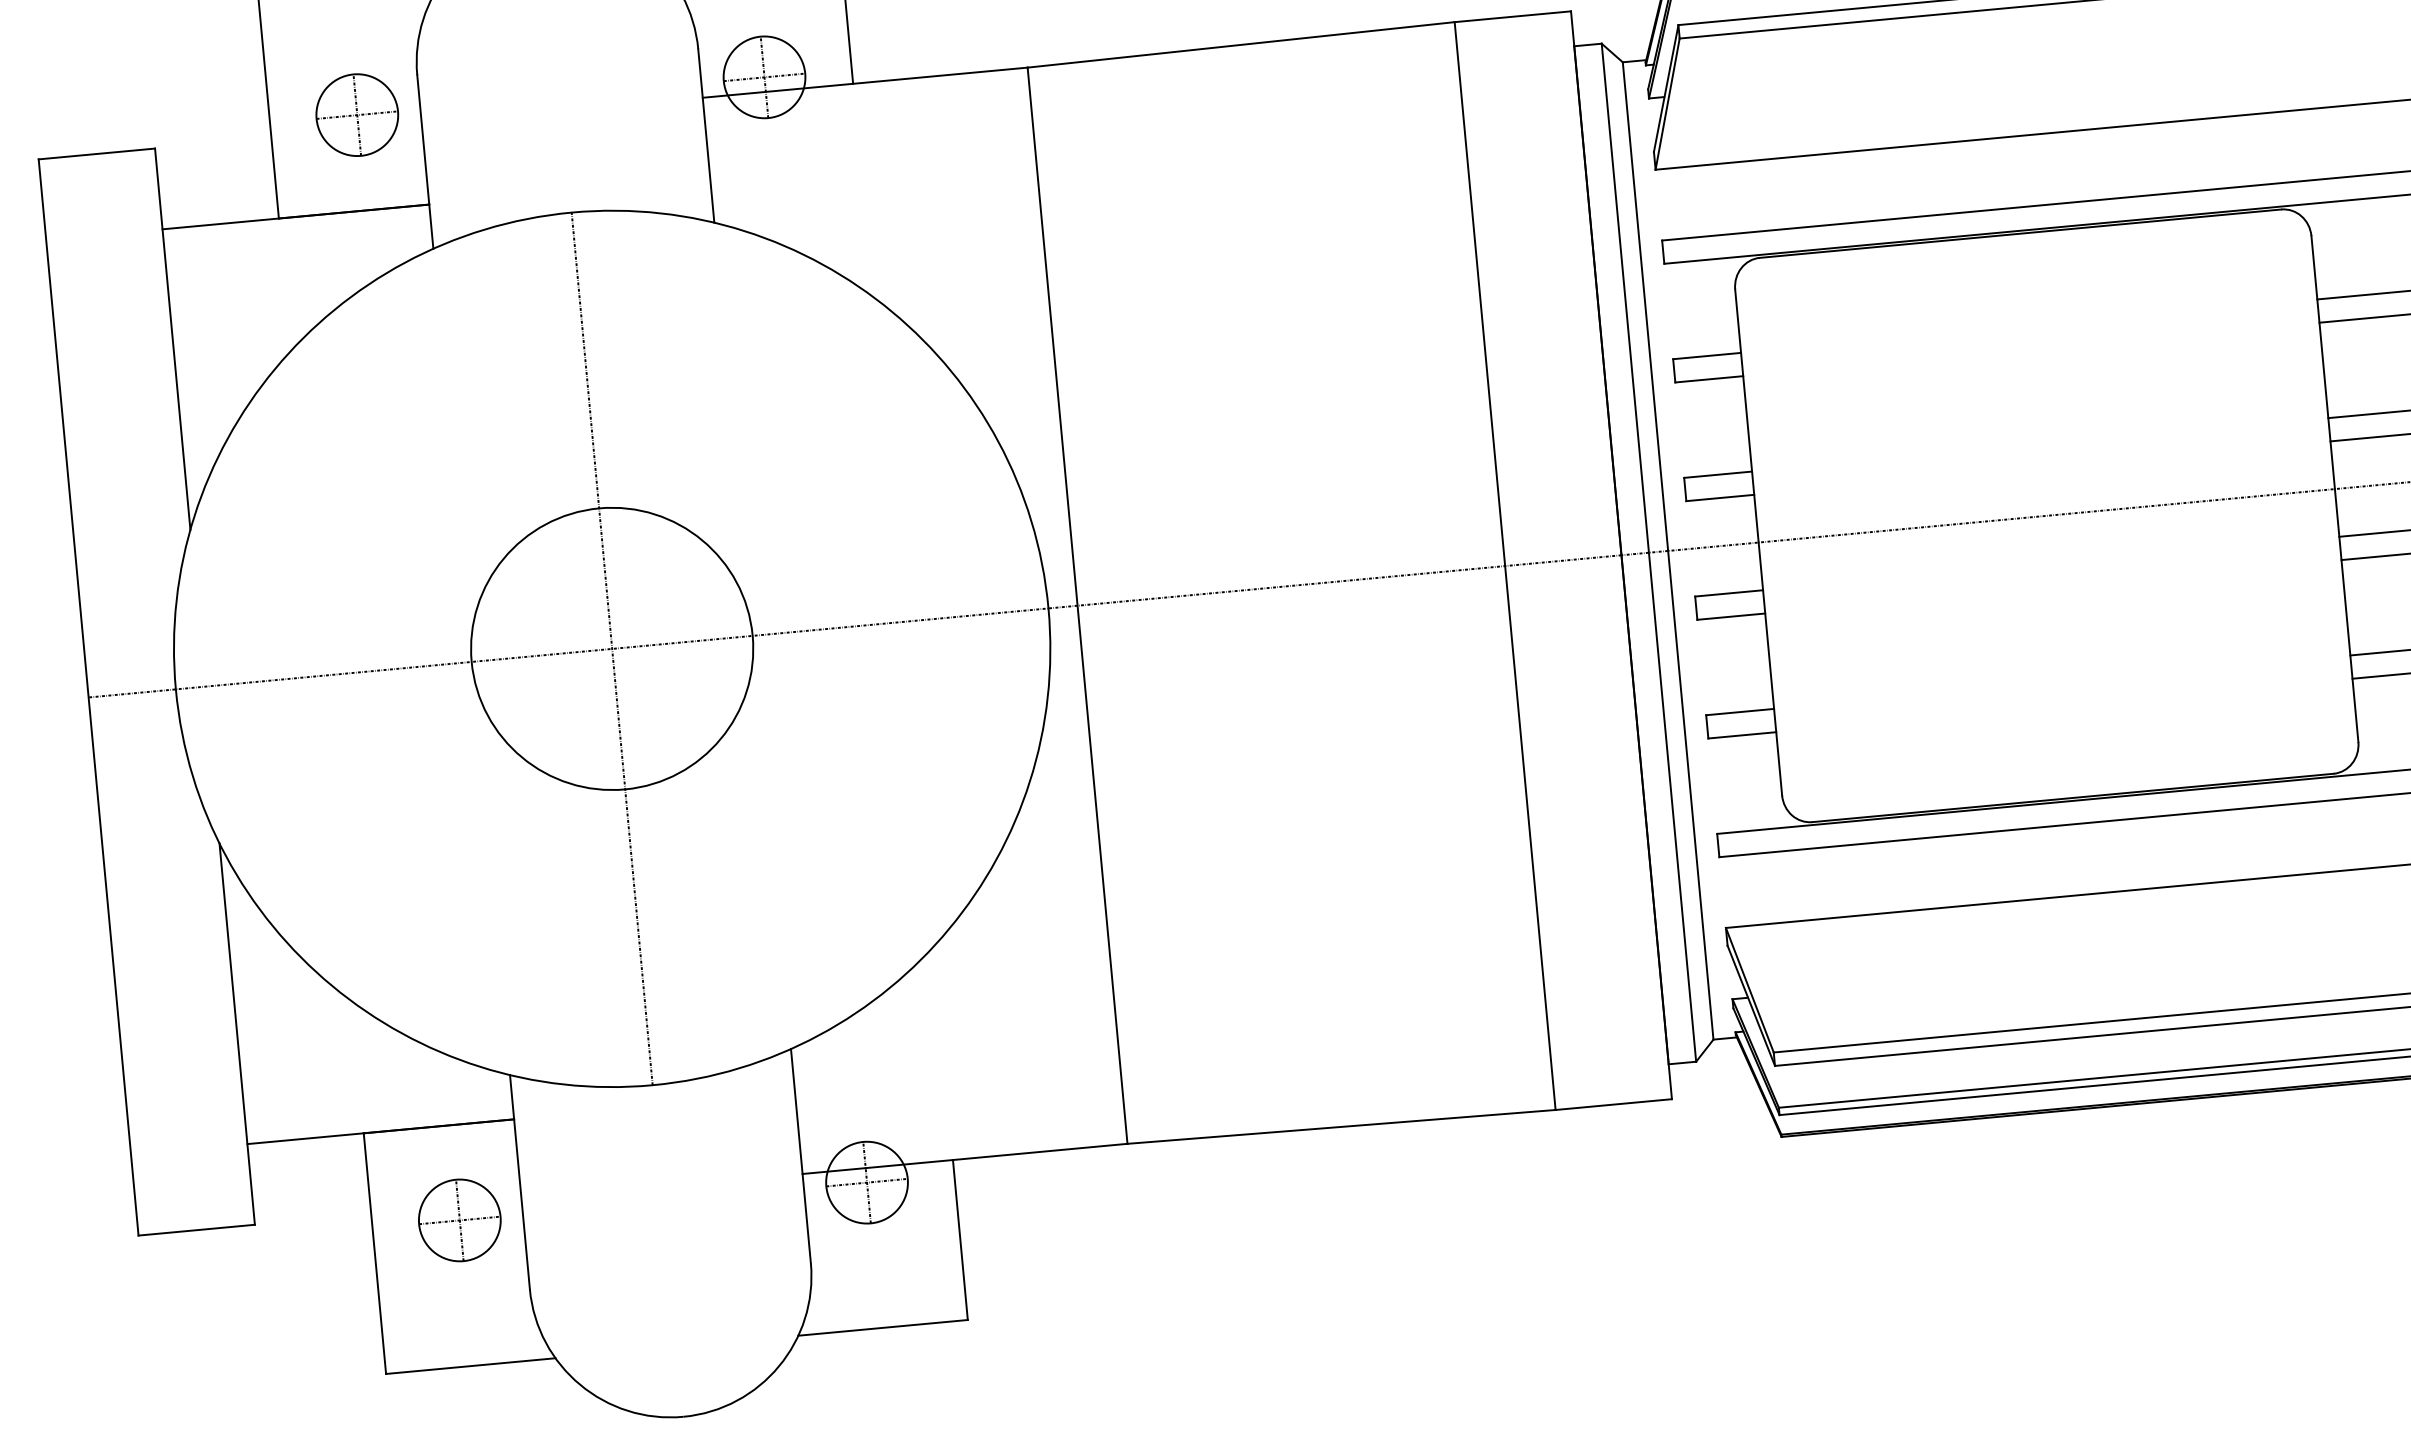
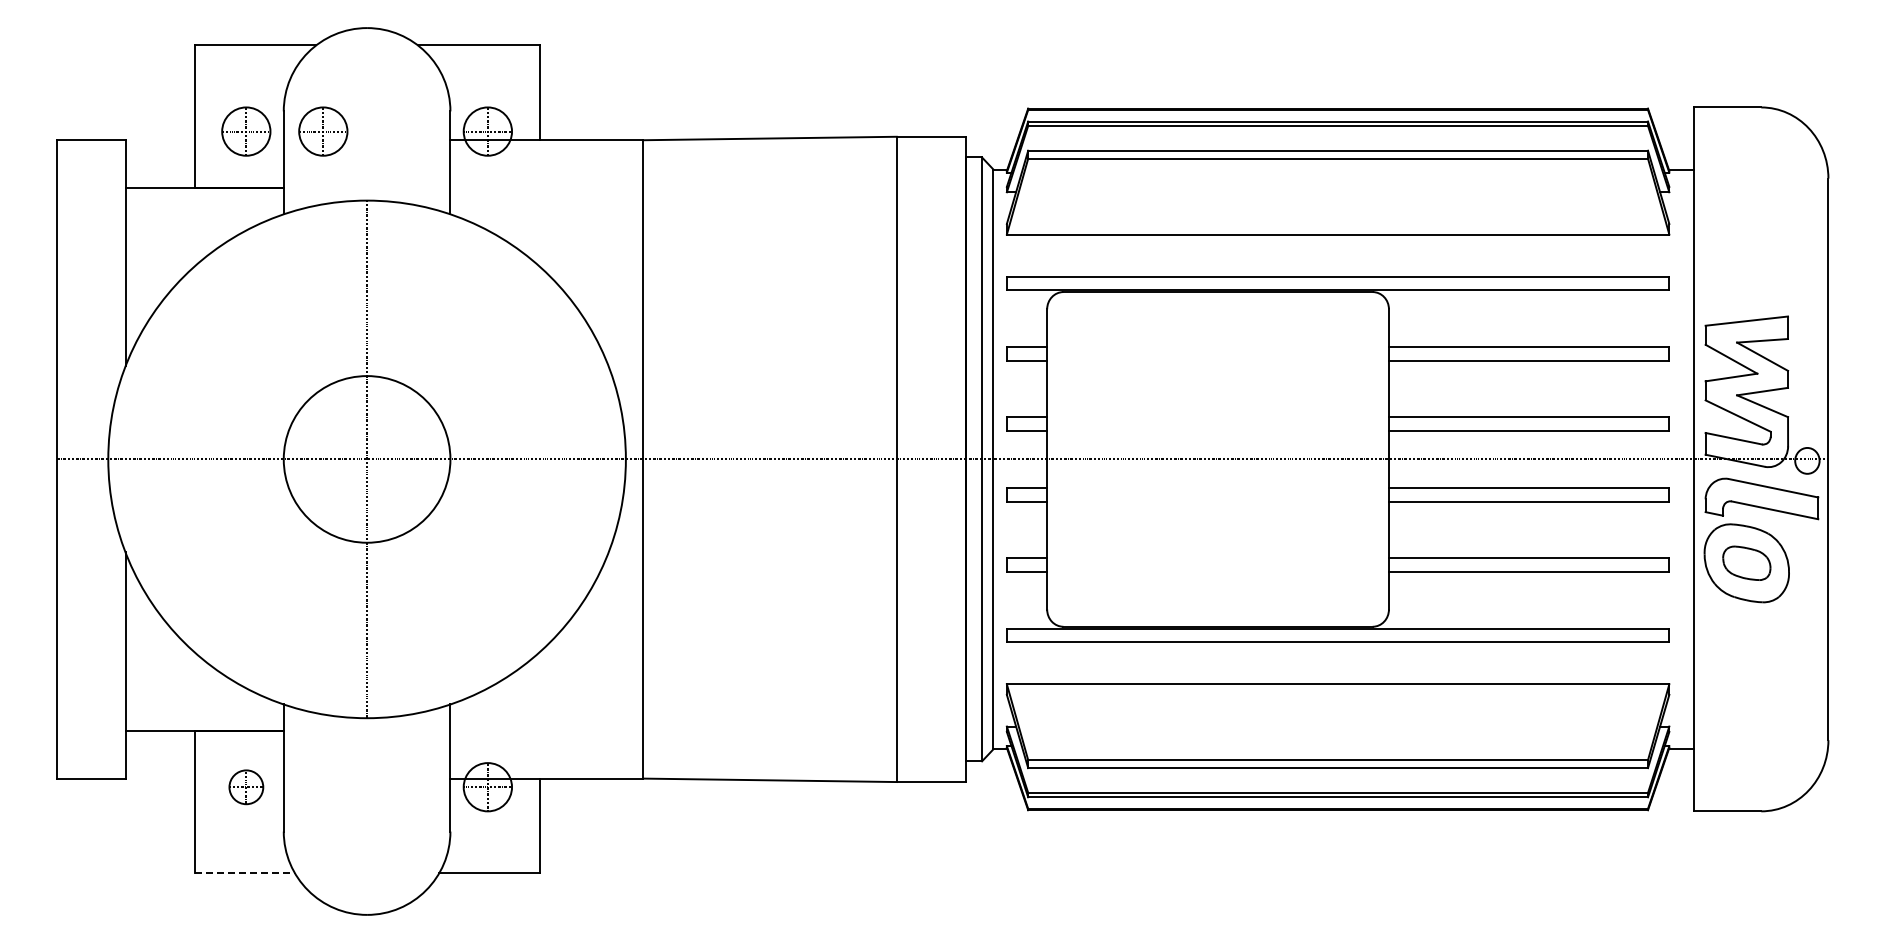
part: (487, 102) -> (323, 131), added
part: (460, 1220) -> (246, 787), size x0.7
line: (471, 1366) -> (245, 873), solid -> dashed

